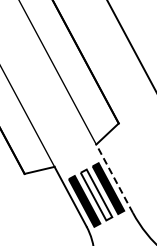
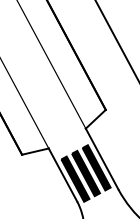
line: (114, 178) -> (101, 158), dashed -> solid
fill: (96, 194) -> (85, 173), added

